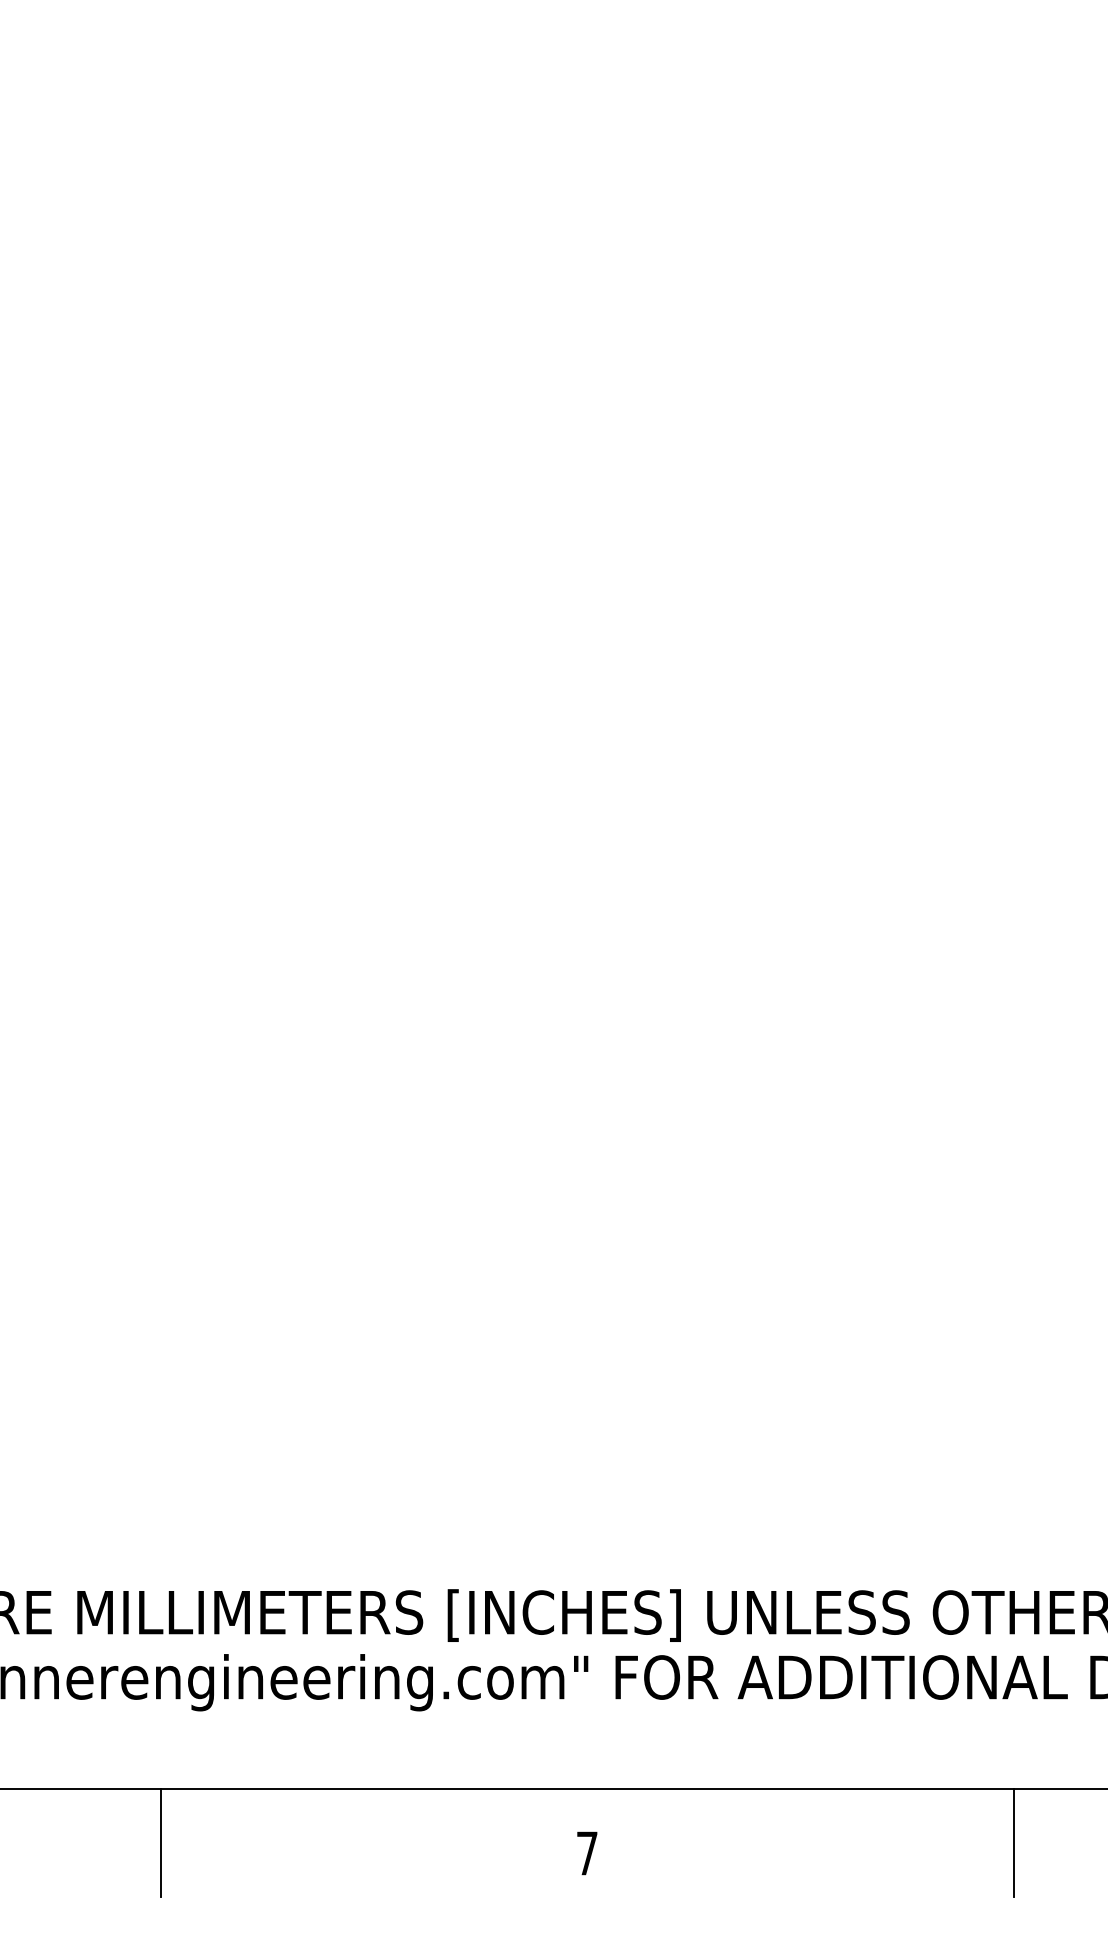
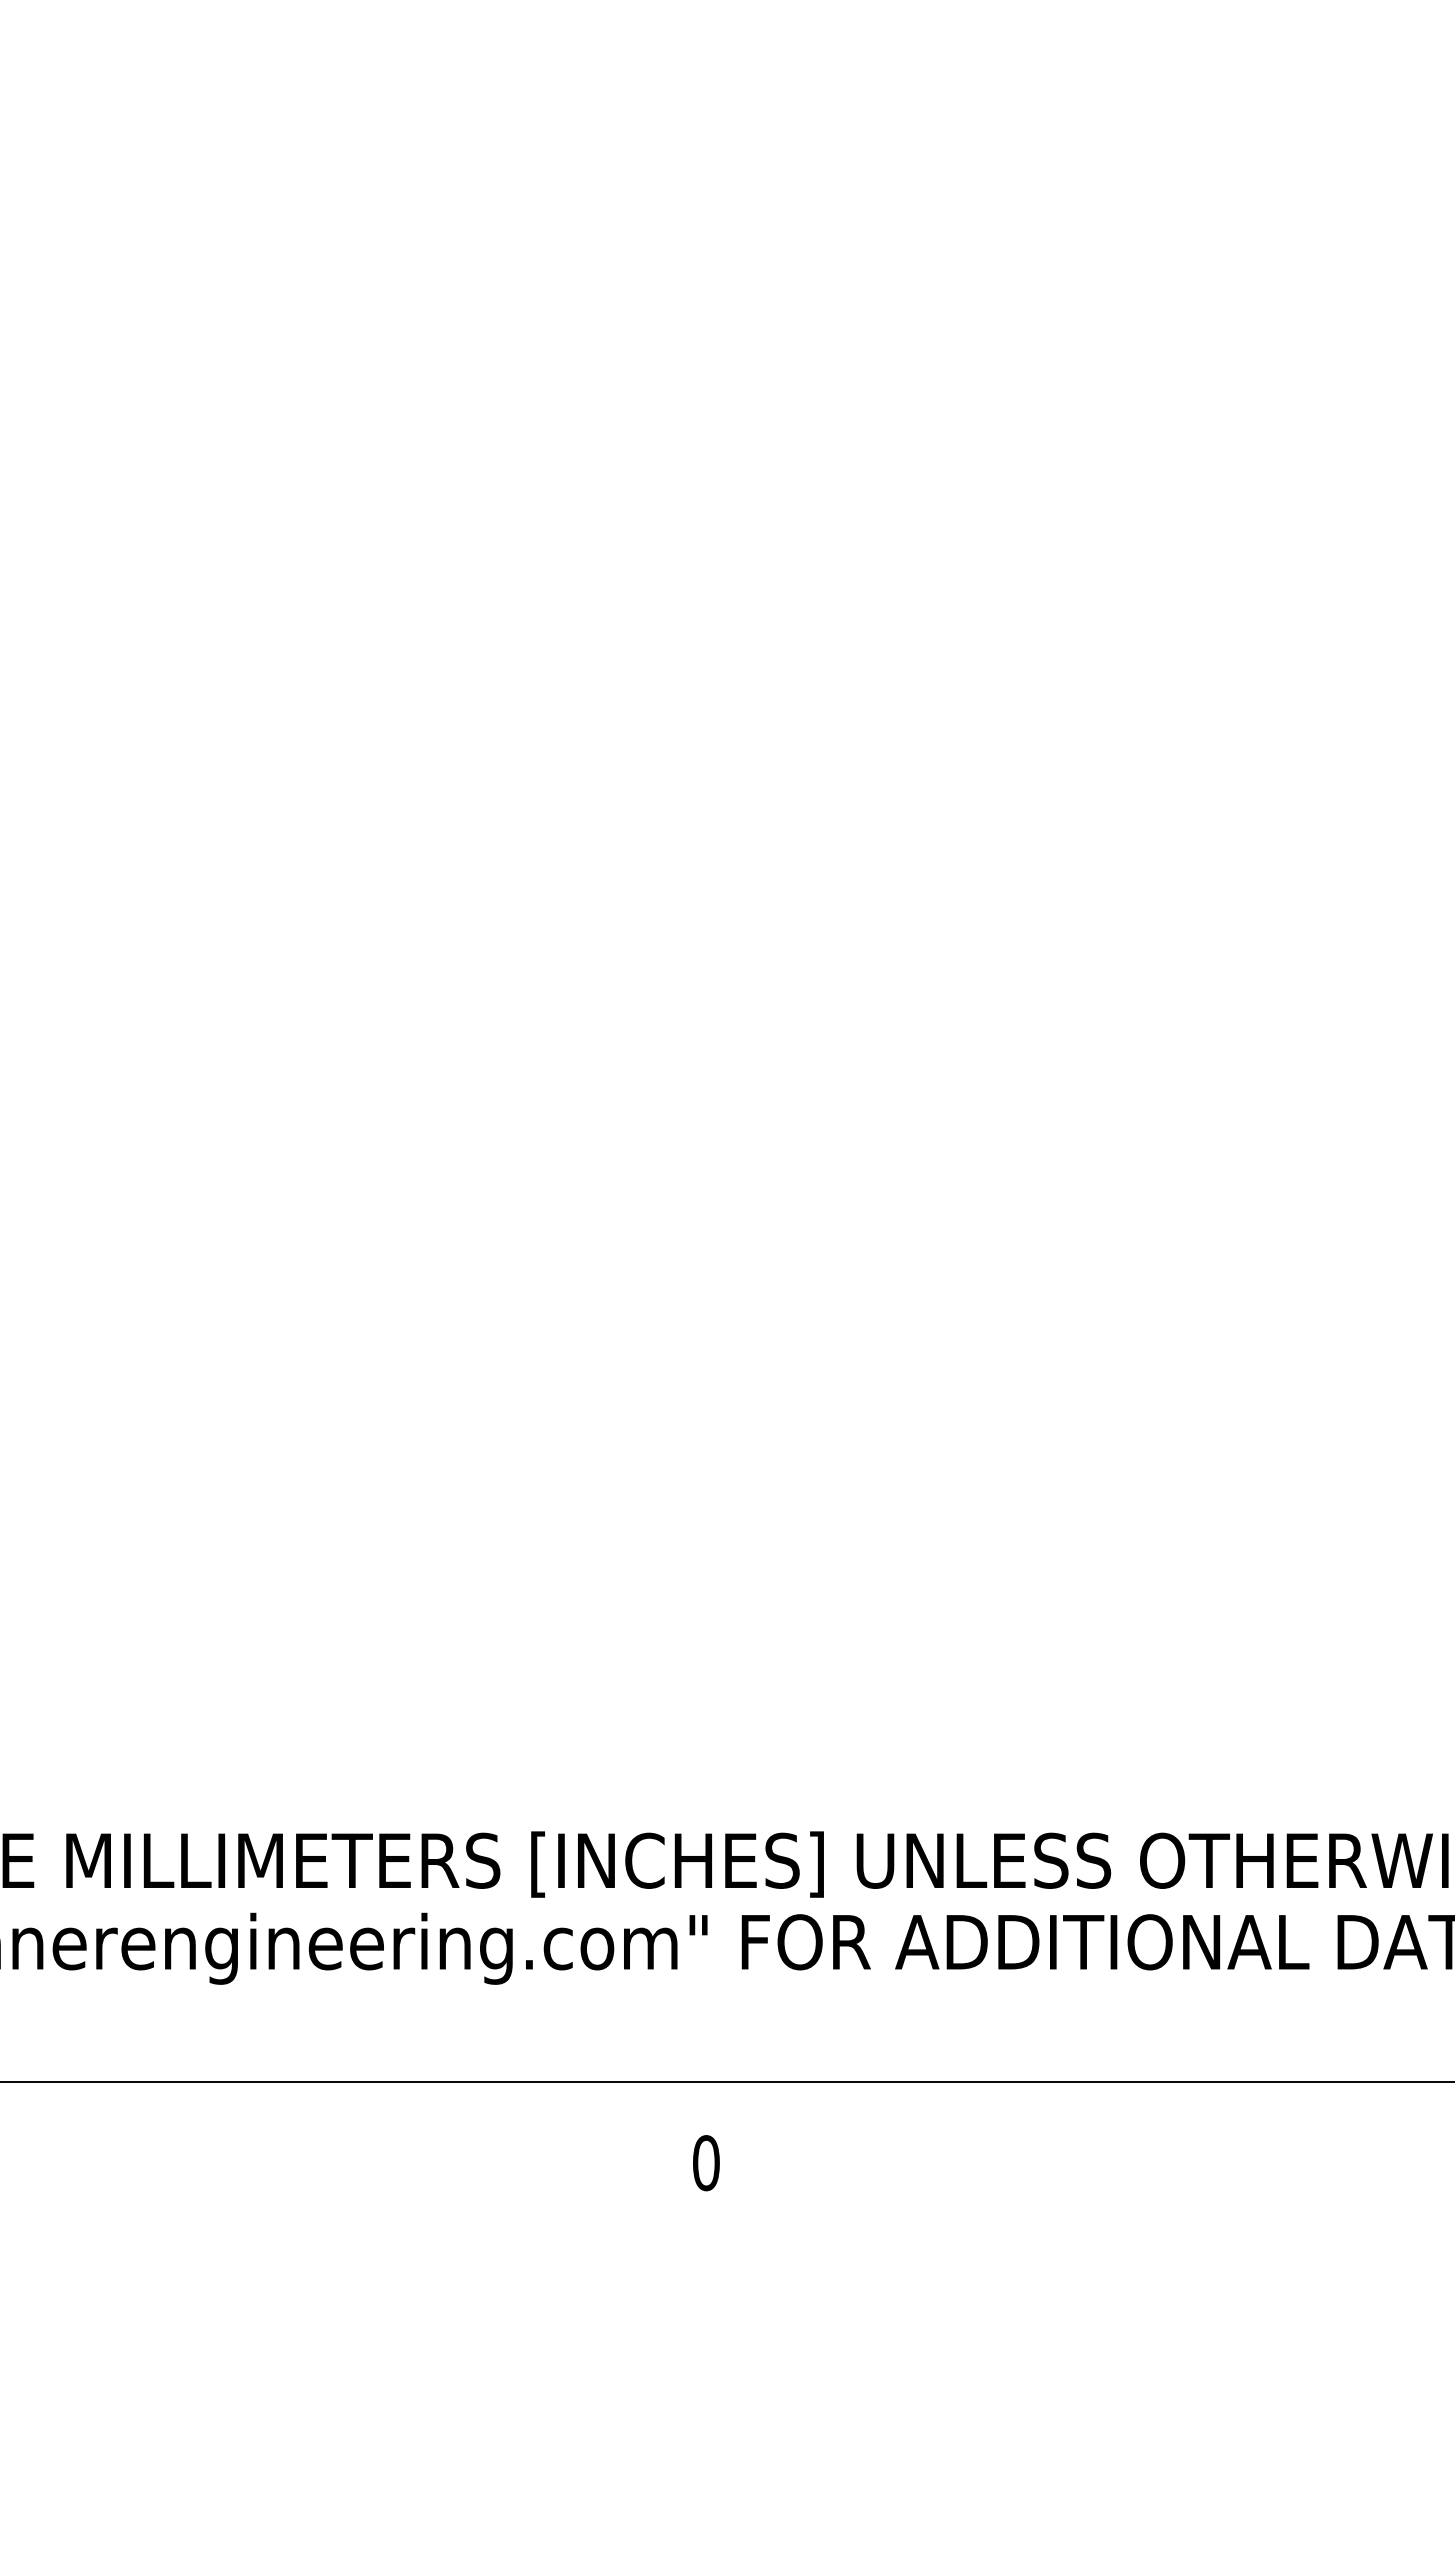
line: (161, 1842) -> (171, 2149), removed
line: (1013, 1842) -> (1241, 2149), removed
text: (587, 1853) -> (706, 2163), 7 -> 0

